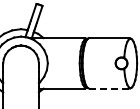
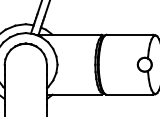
line: (108, 88) -> (129, 94), dashed -> solid

